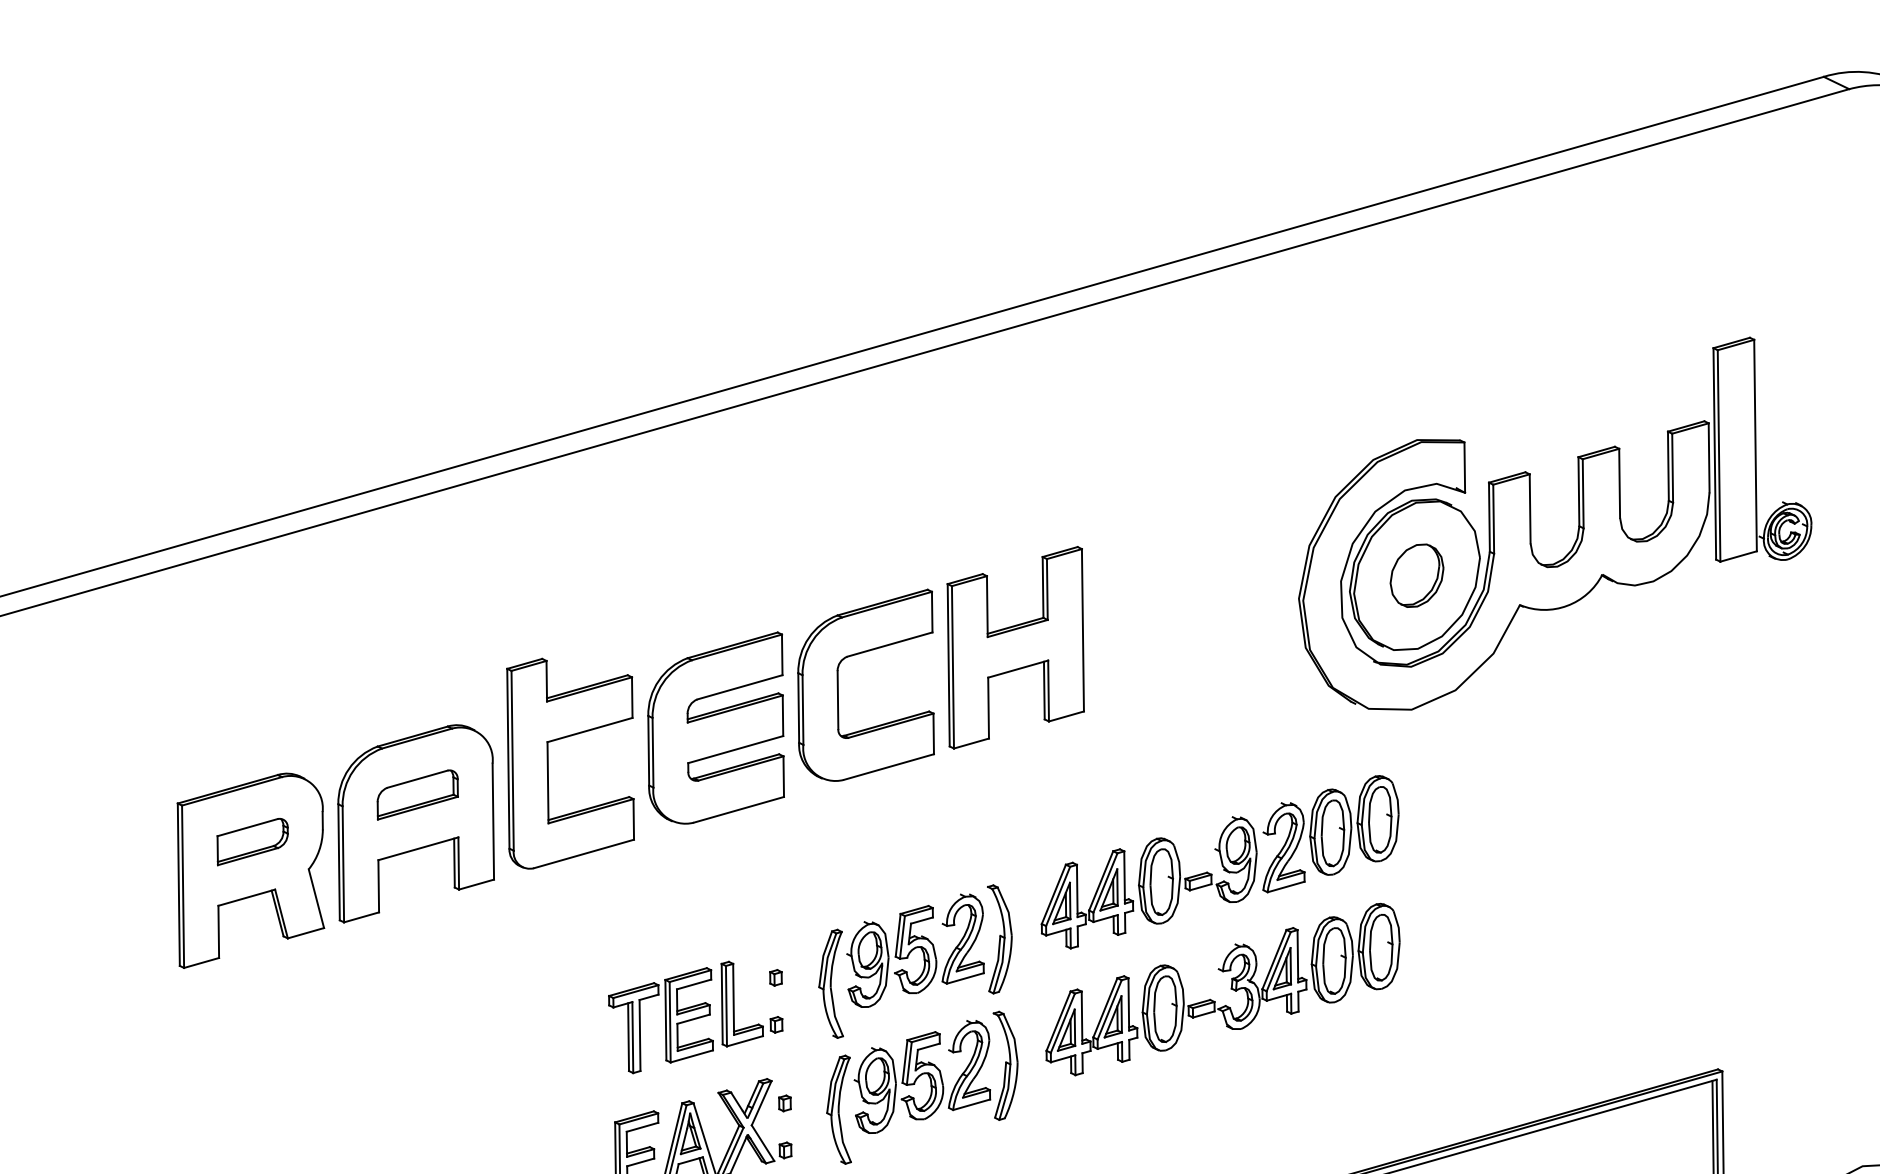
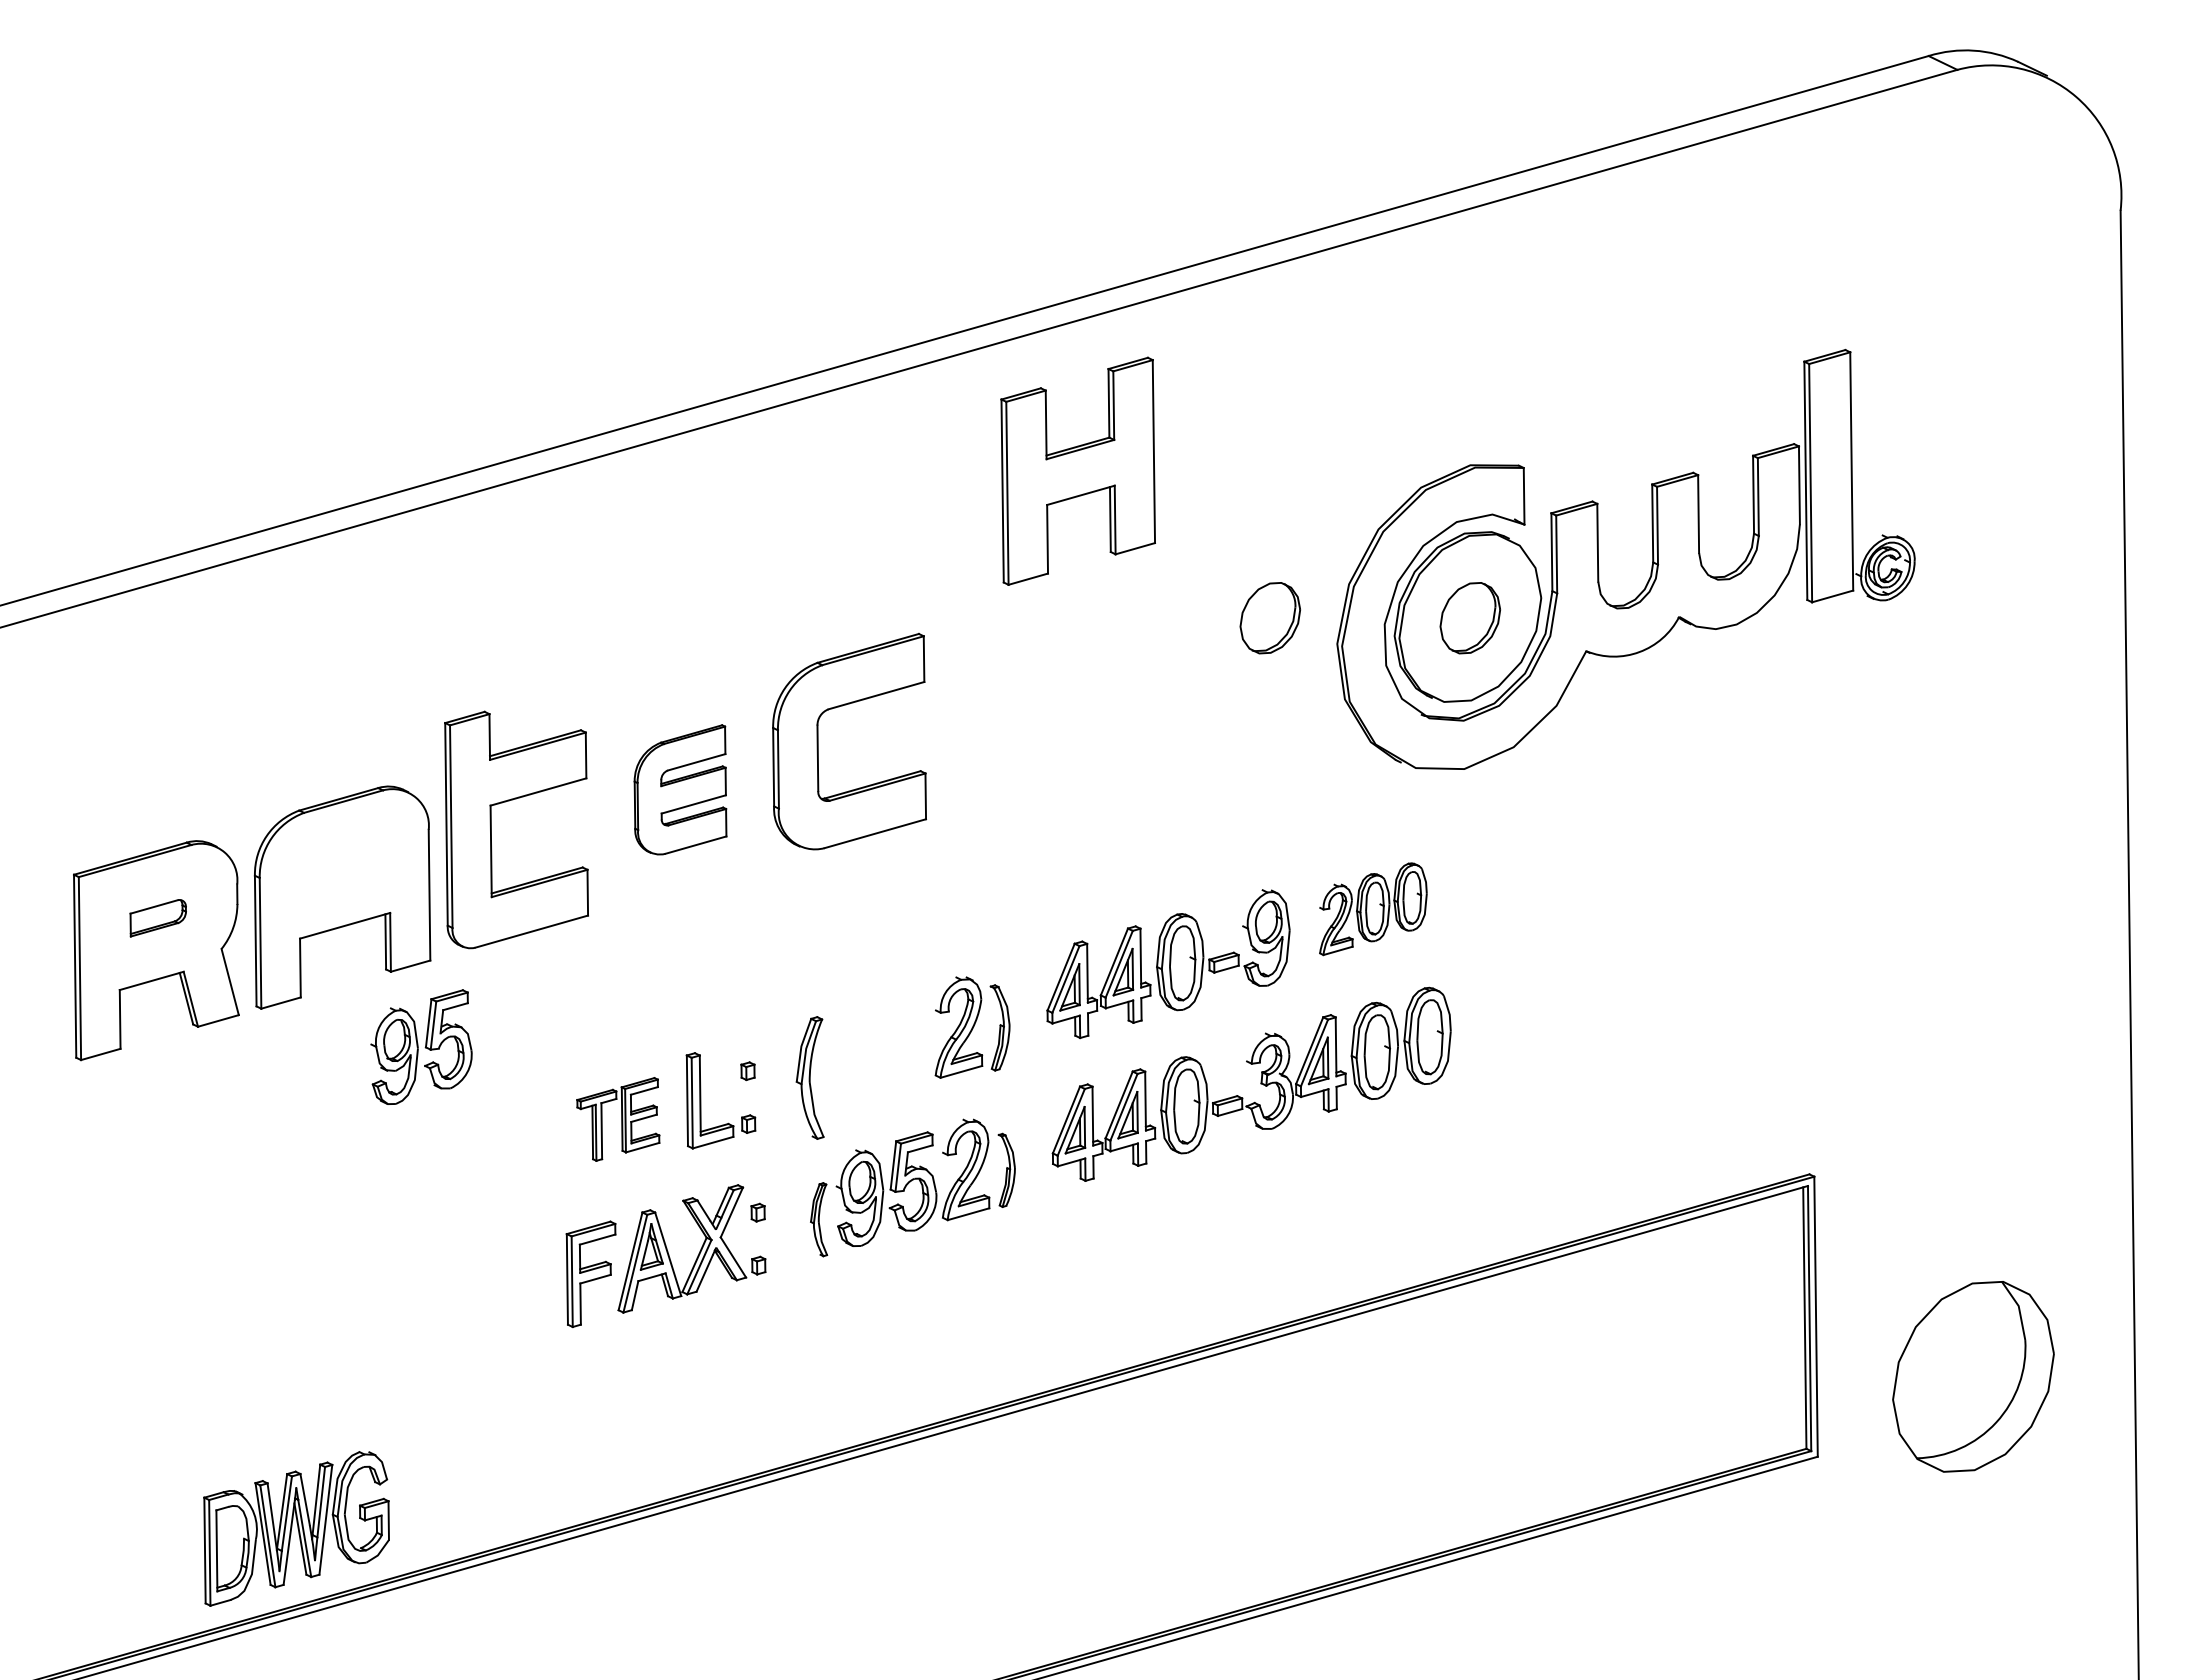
part: (1238, 576) -> (1269, 618), added
part: (1015, 647) -> (1077, 470), moved
part: (716, 727) -> (680, 789), size x0.6
part: (417, 794) -> (344, 864), removed
part: (1331, 833) -> (1373, 908), size x0.7
part: (251, 842) -> (157, 918), size x0.7
part: (999, 939) -> (999, 1027), size x0.7
part: (891, 955) -> (421, 1046), moved
part: (660, 1020) -> (617, 1119), size x0.7
part: (1005, 1065) -> (1006, 1170), size x0.6
part: (838, 1109) -> (818, 1219), size x0.6

